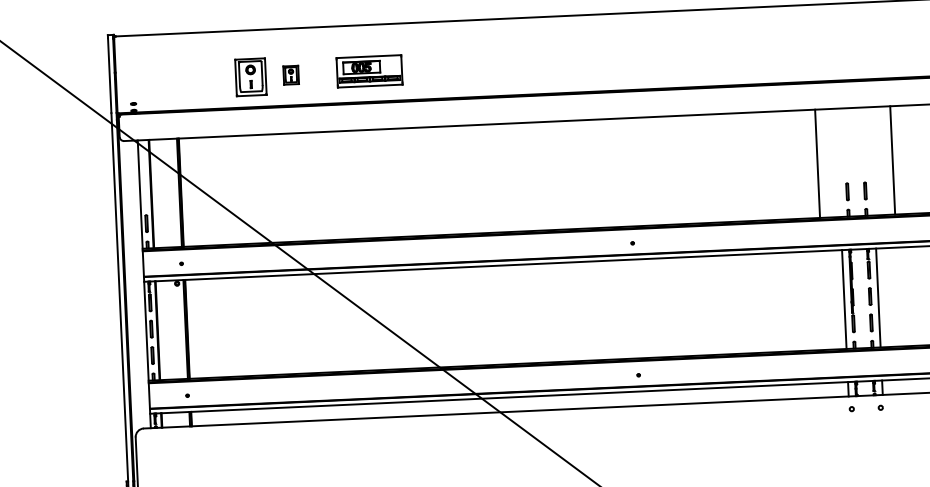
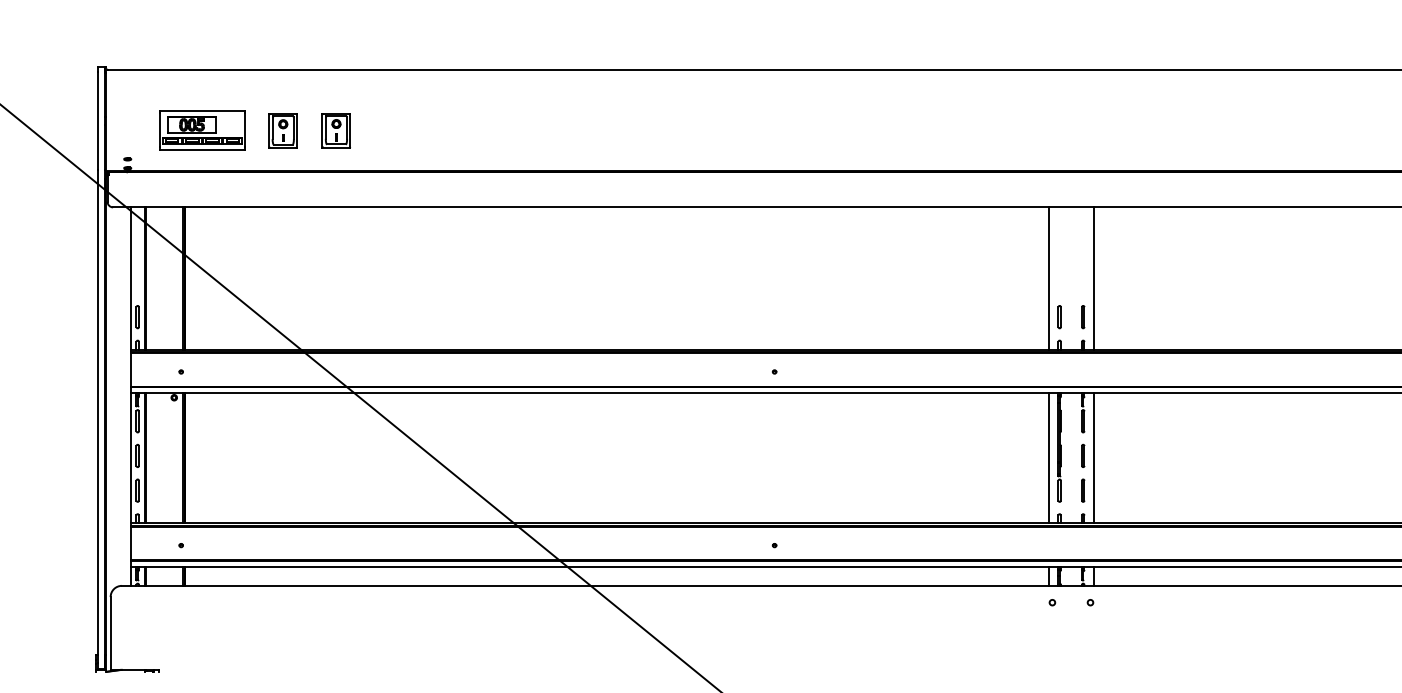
part: (369, 71) -> (202, 130), moved
part: (290, 74) -> (335, 130), size x1.43
part: (250, 76) -> (282, 130), size x0.71
line: (892, 160) -> (1093, 278), moved
line: (817, 163) -> (1049, 278), moved

